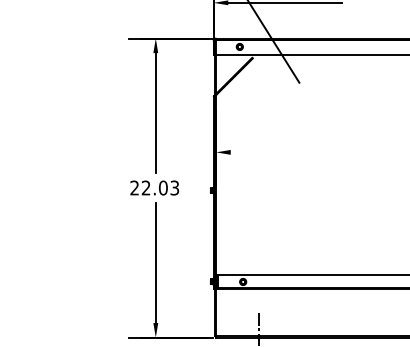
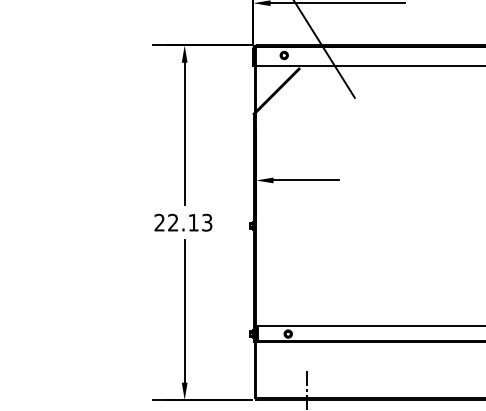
line: (258, 152) -> (306, 180), added
text: (162, 187) -> (192, 222), 22.03 -> 22.13

